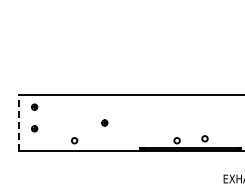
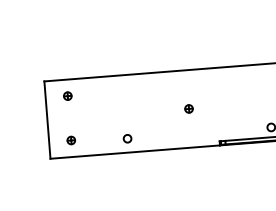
part: (104, 122) -> (188, 108), moved
line: (18, 123) -> (47, 120), dashed -> solid
part: (34, 128) -> (71, 140), moved

